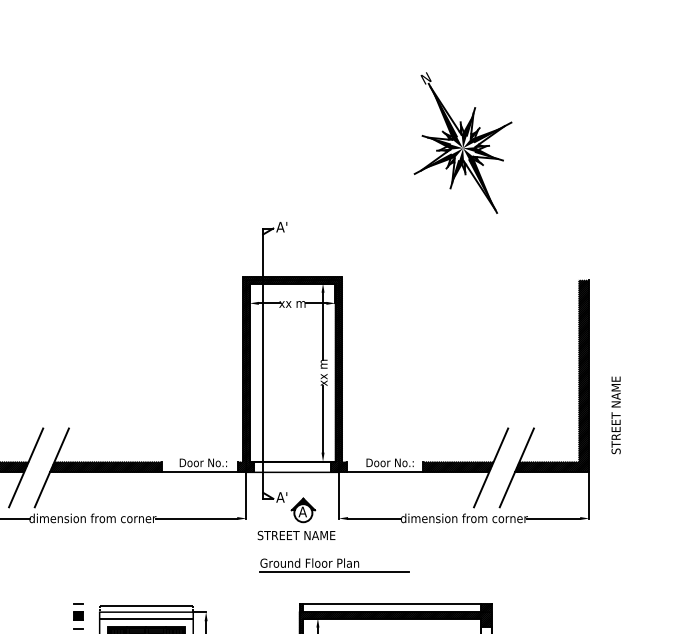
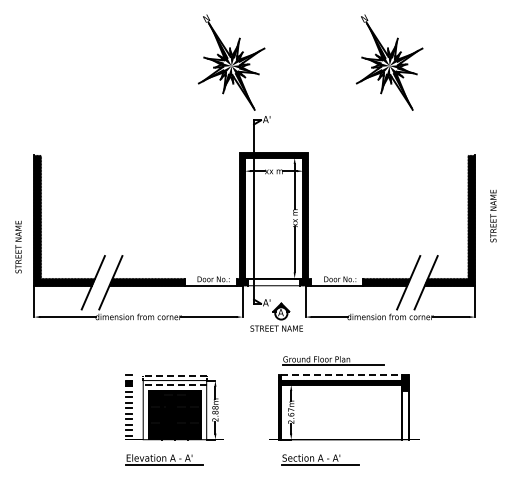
part: (229, 143) -> (231, 62), added
text: (616, 414) -> (493, 215), moved
part: (334, 564) -> (333, 360), moved
line: (395, 604) -> (343, 375), solid -> dashed
line: (145, 606) -> (174, 376), solid -> dashed
line: (145, 617) -> (174, 384), solid -> dashed

